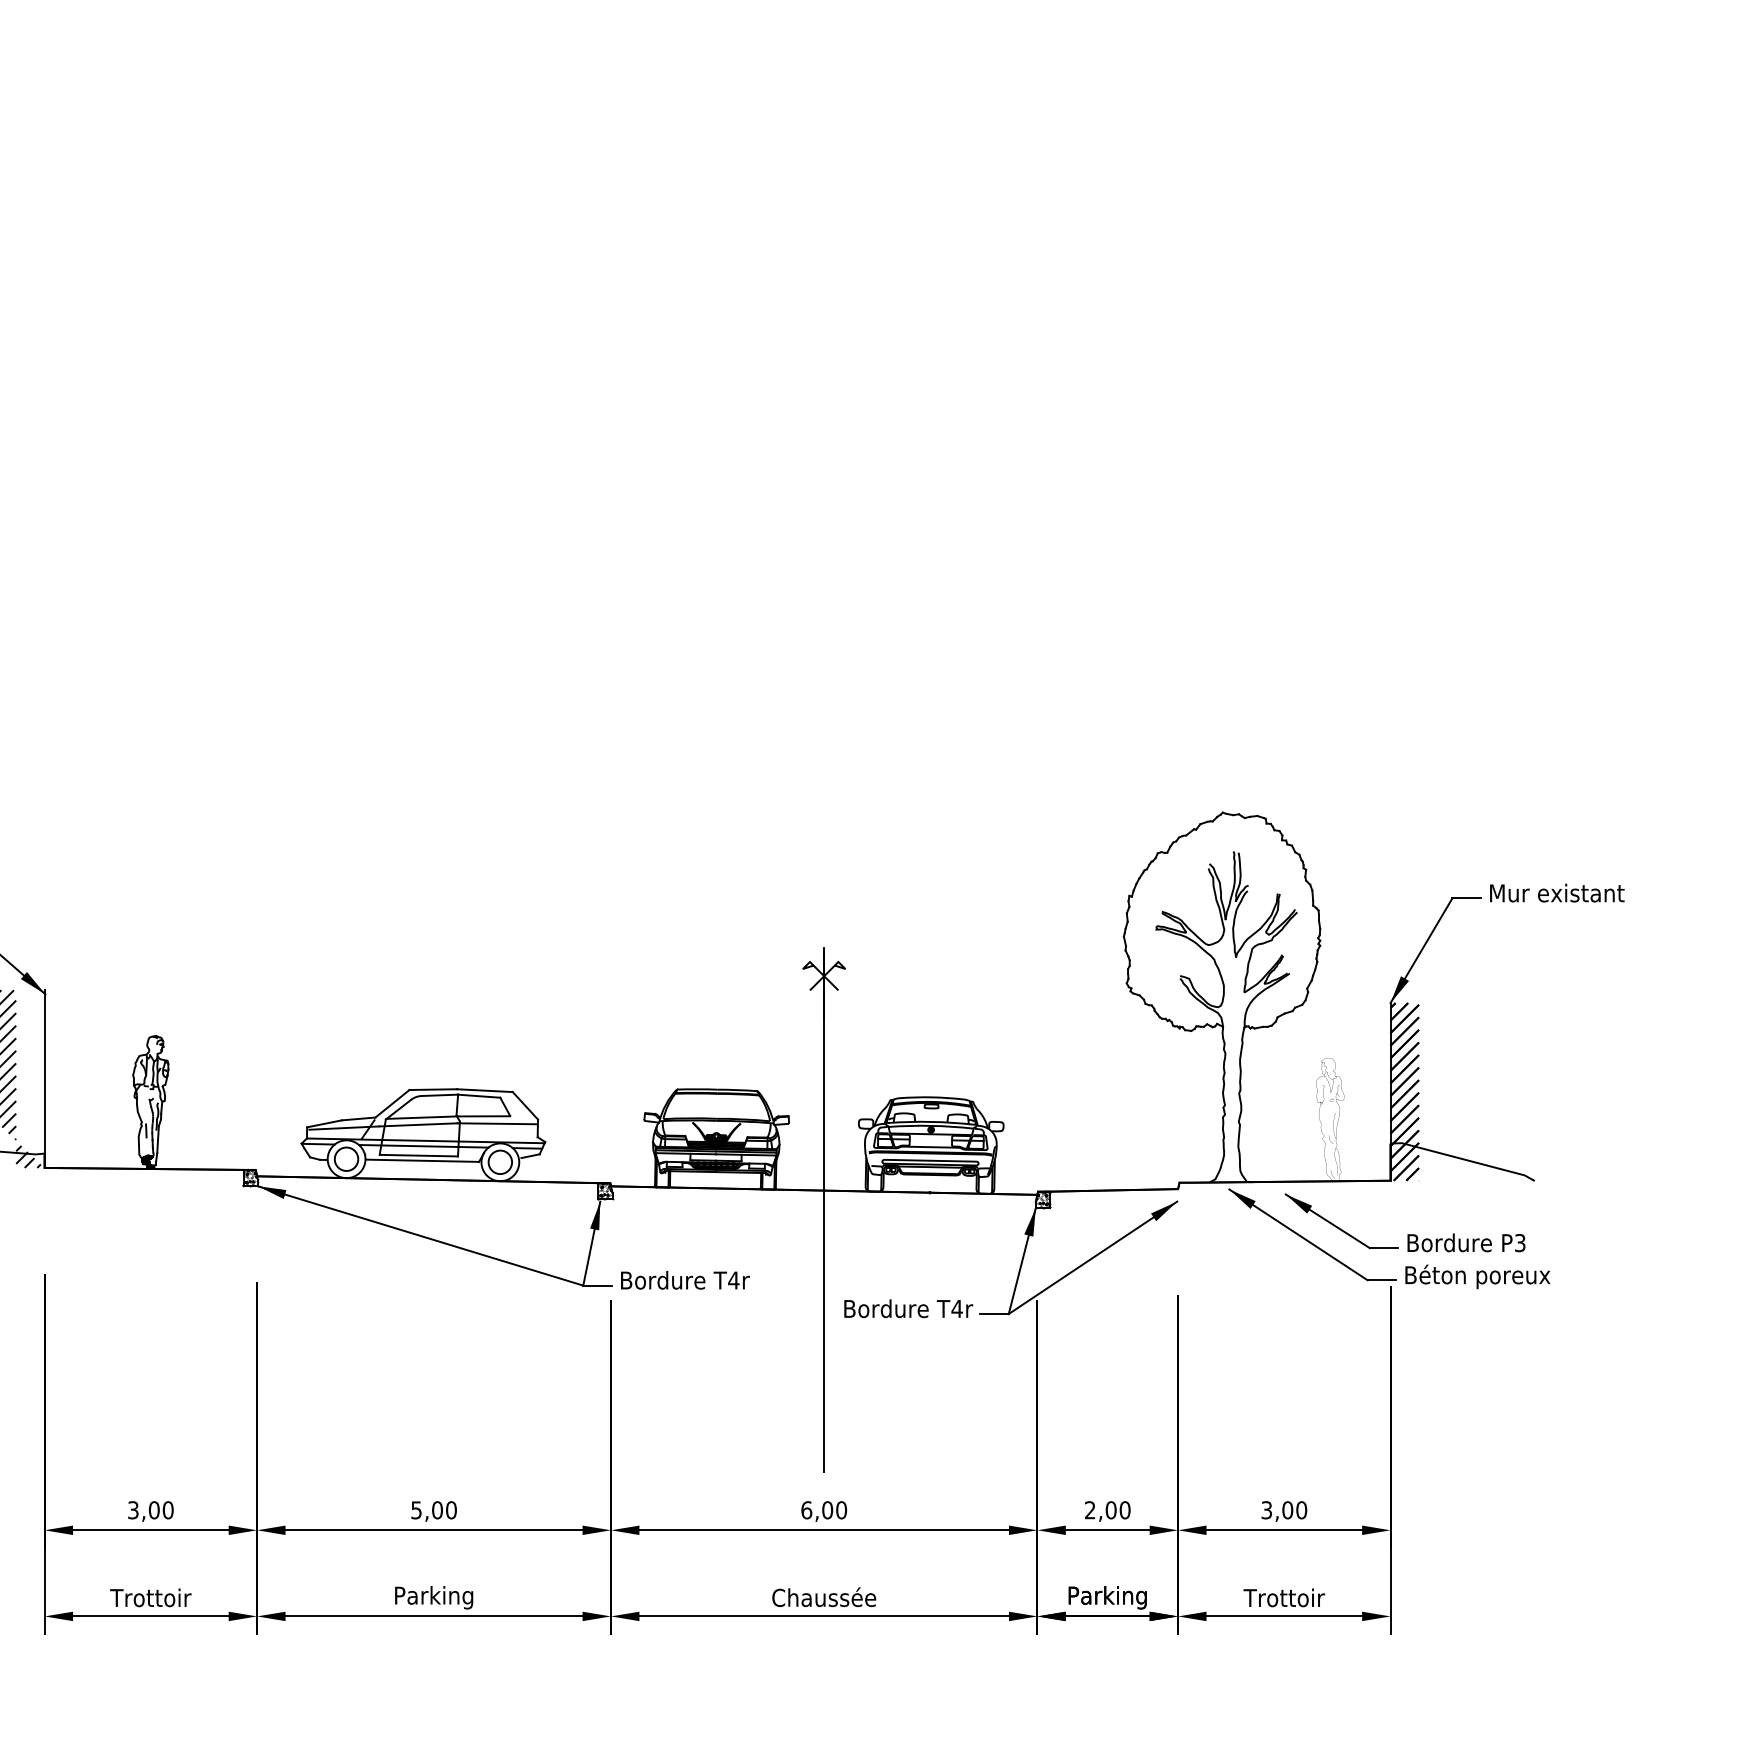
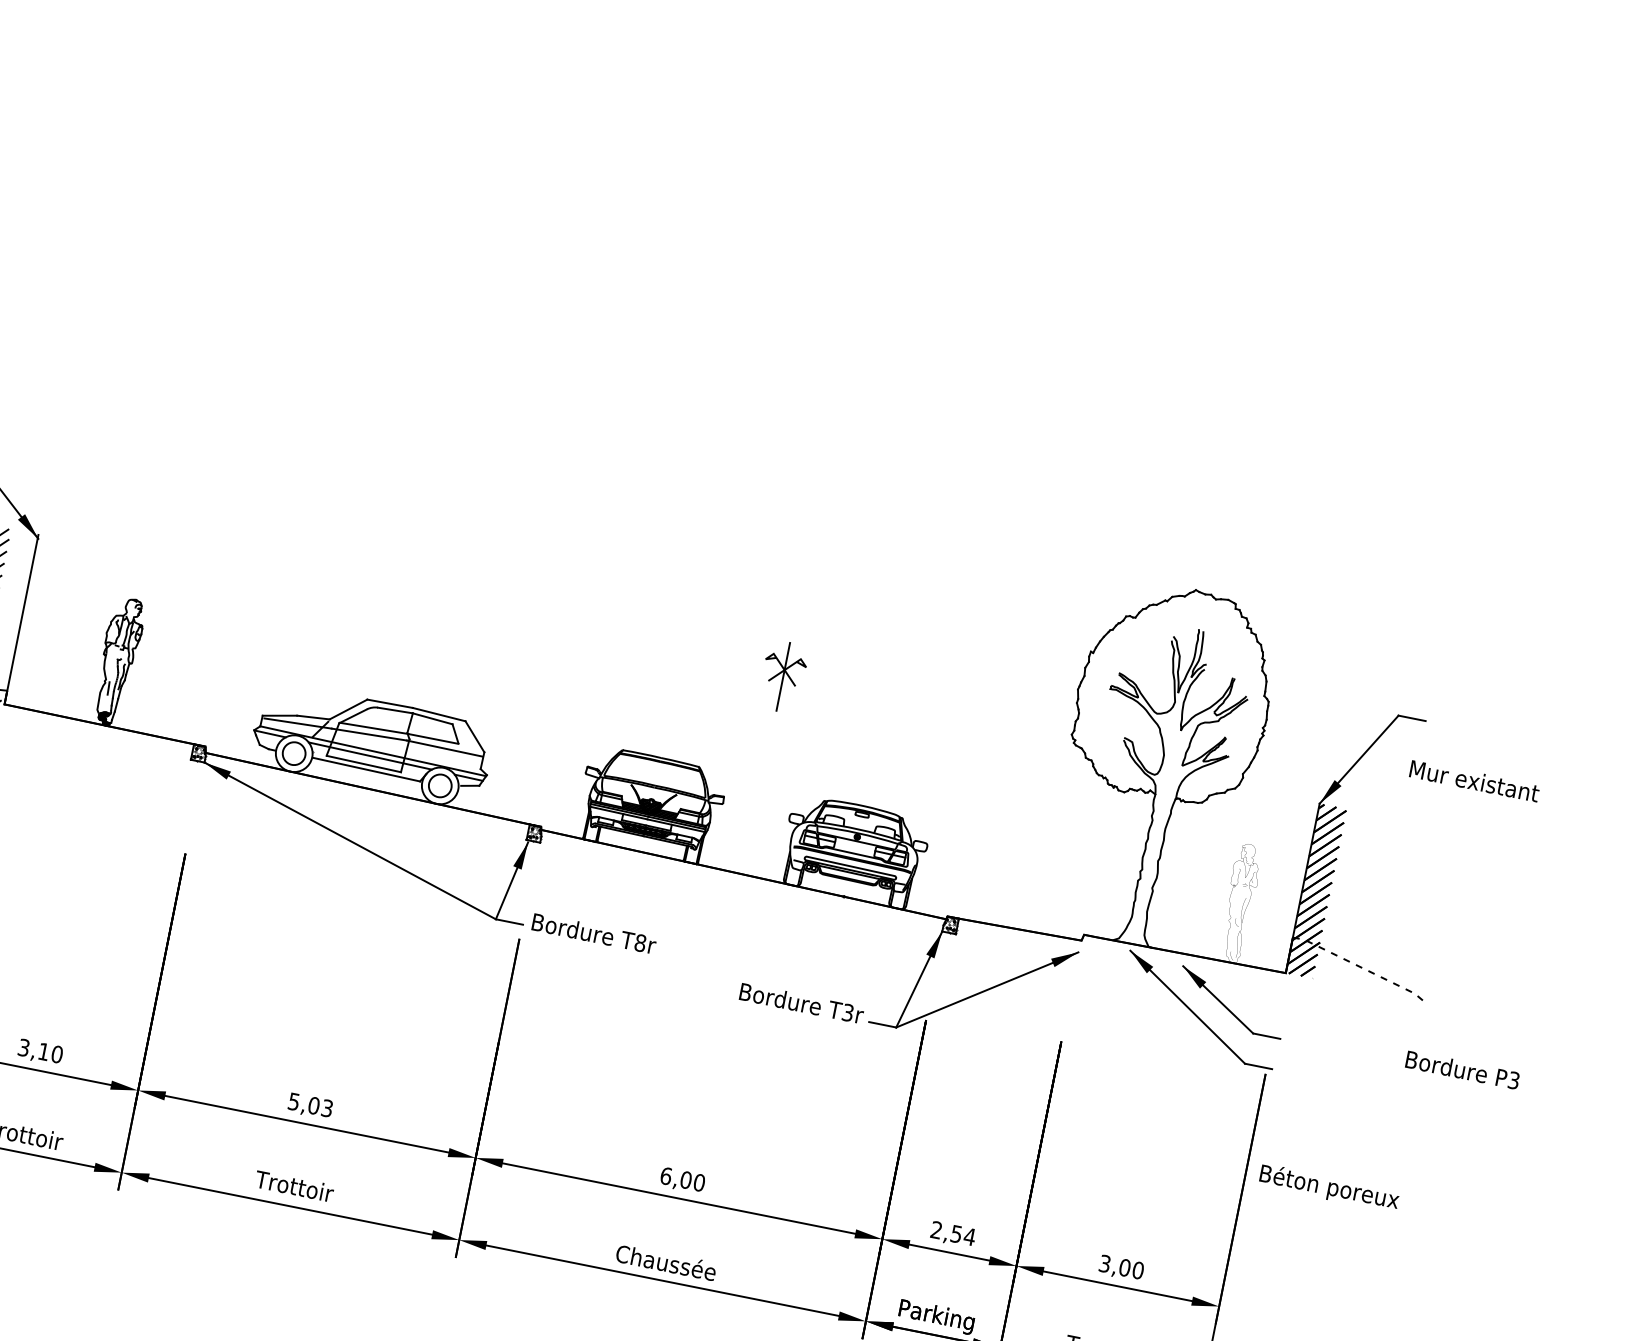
text: (1557, 892) -> (1474, 780), moved
line: (1463, 1159) -> (1359, 966), solid -> dashed
line: (824, 1210) -> (740, 893), removed
text: (1466, 1242) -> (1462, 1069), moved
text: (1477, 1276) -> (1329, 1187), moved
text: (733, 1280) -> (640, 943), T4r -> T8r
text: (956, 1308) -> (847, 1012), T4r -> T3r
text: (153, 1510) -> (43, 1051), 3,00 -> 3,10
text: (451, 1510) -> (327, 1108), 5,00 -> 5,03
text: (1117, 1510) -> (962, 1235), 2,00 -> 2,54
text: (433, 1597) -> (293, 1188), Parking -> Trottoir

